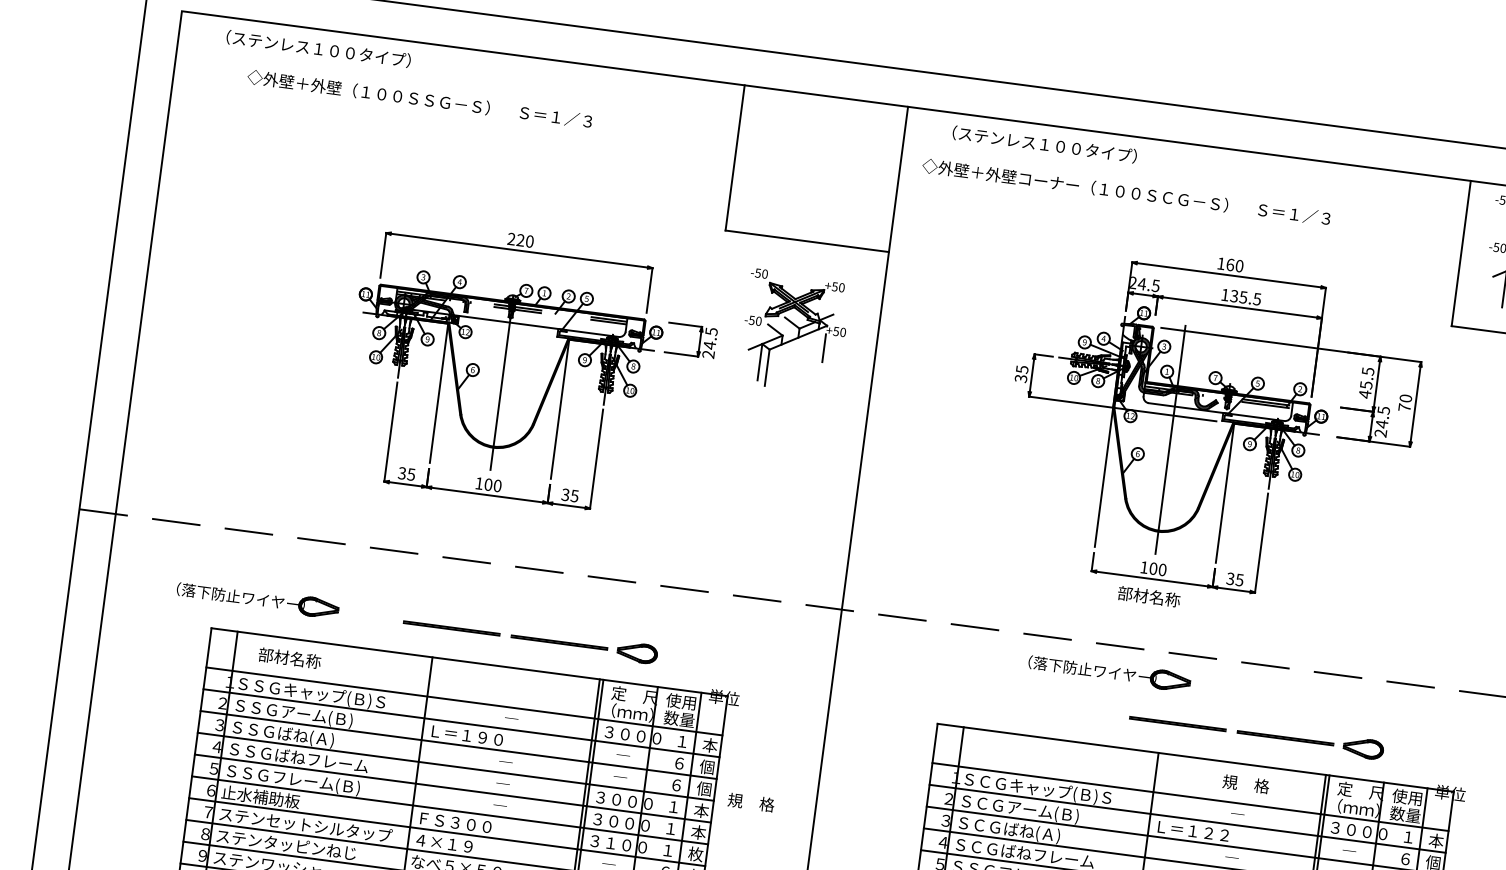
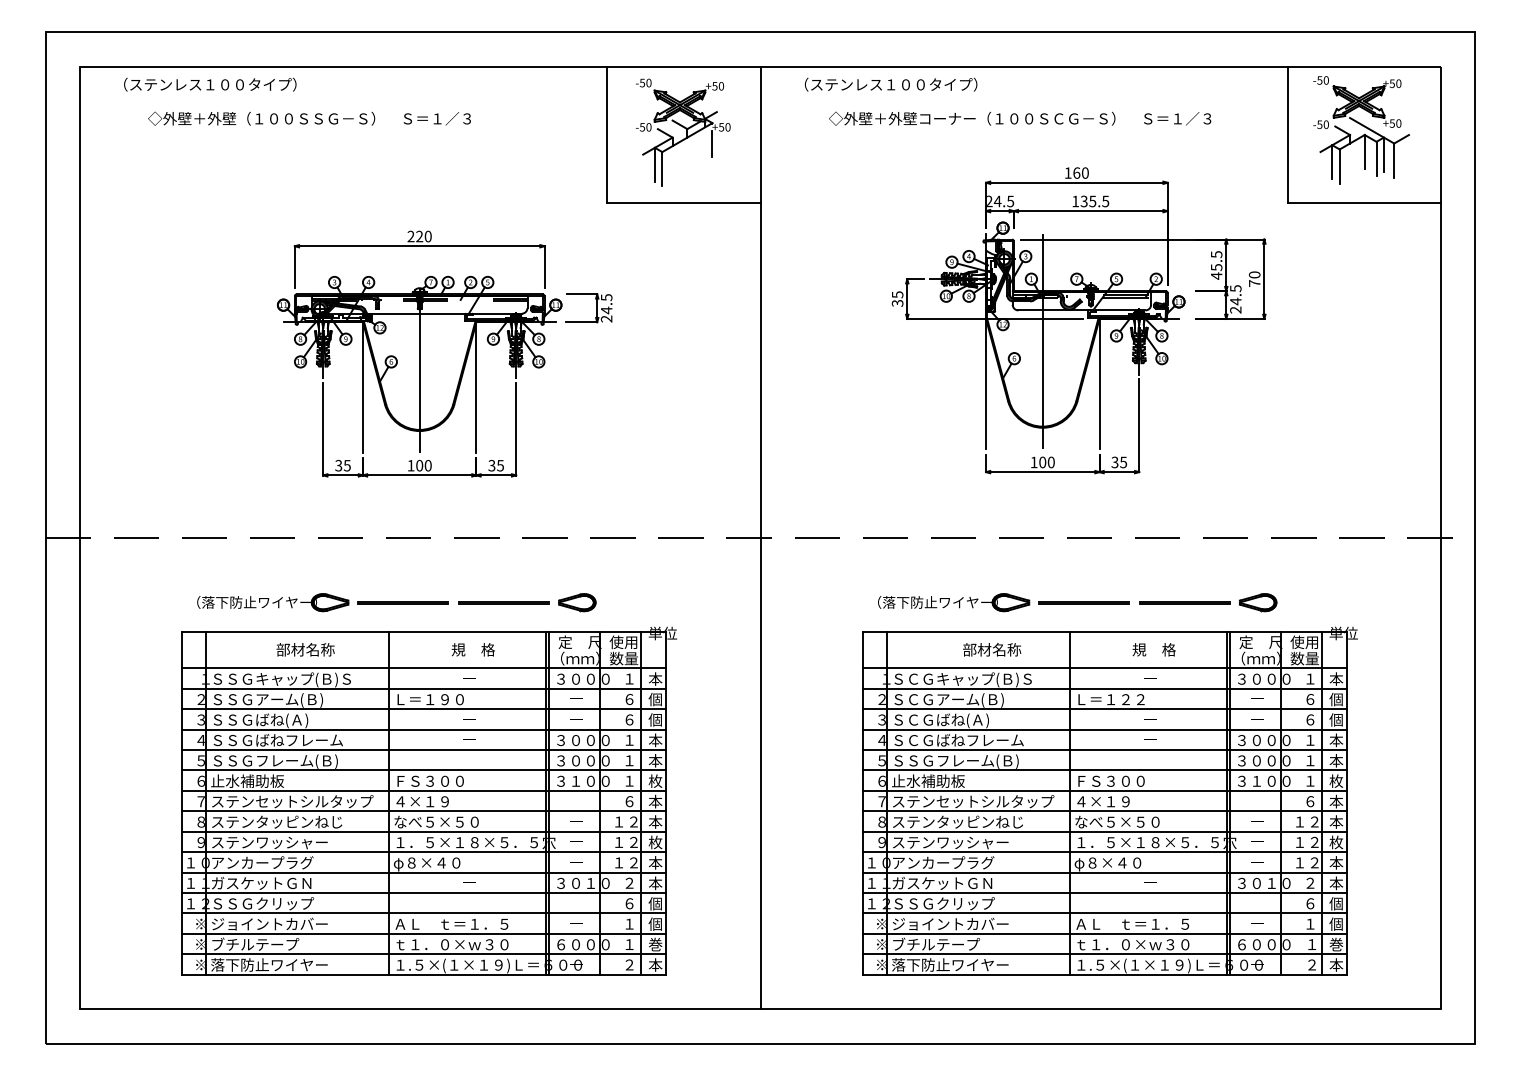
text: (1126, 192) -> (1020, 118), moved
part: (794, 331) -> (683, 132), moved
text: (1149, 596) -> (992, 649), moved
part: (258, 599) -> (273, 602), moved
text: (289, 657) -> (305, 649), moved
part: (1110, 672) -> (954, 602), moved
text: (750, 802) -> (472, 649), moved

